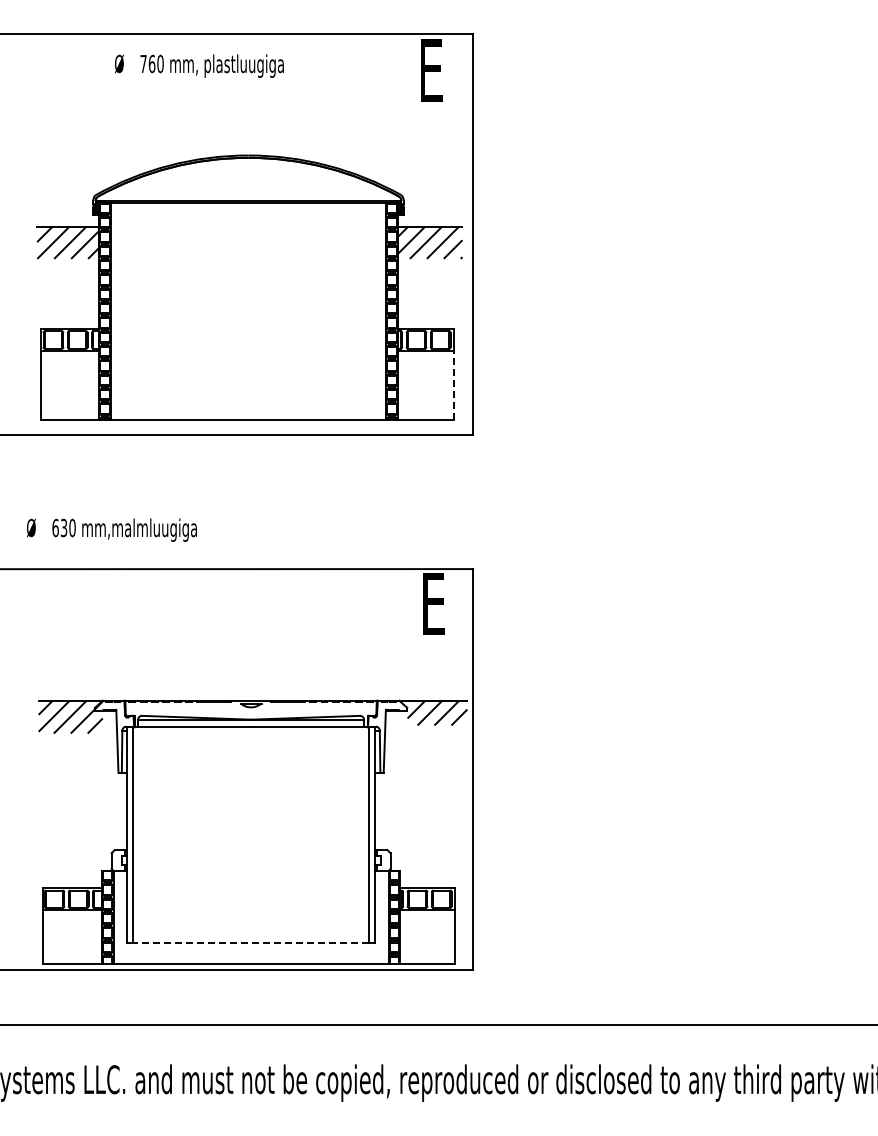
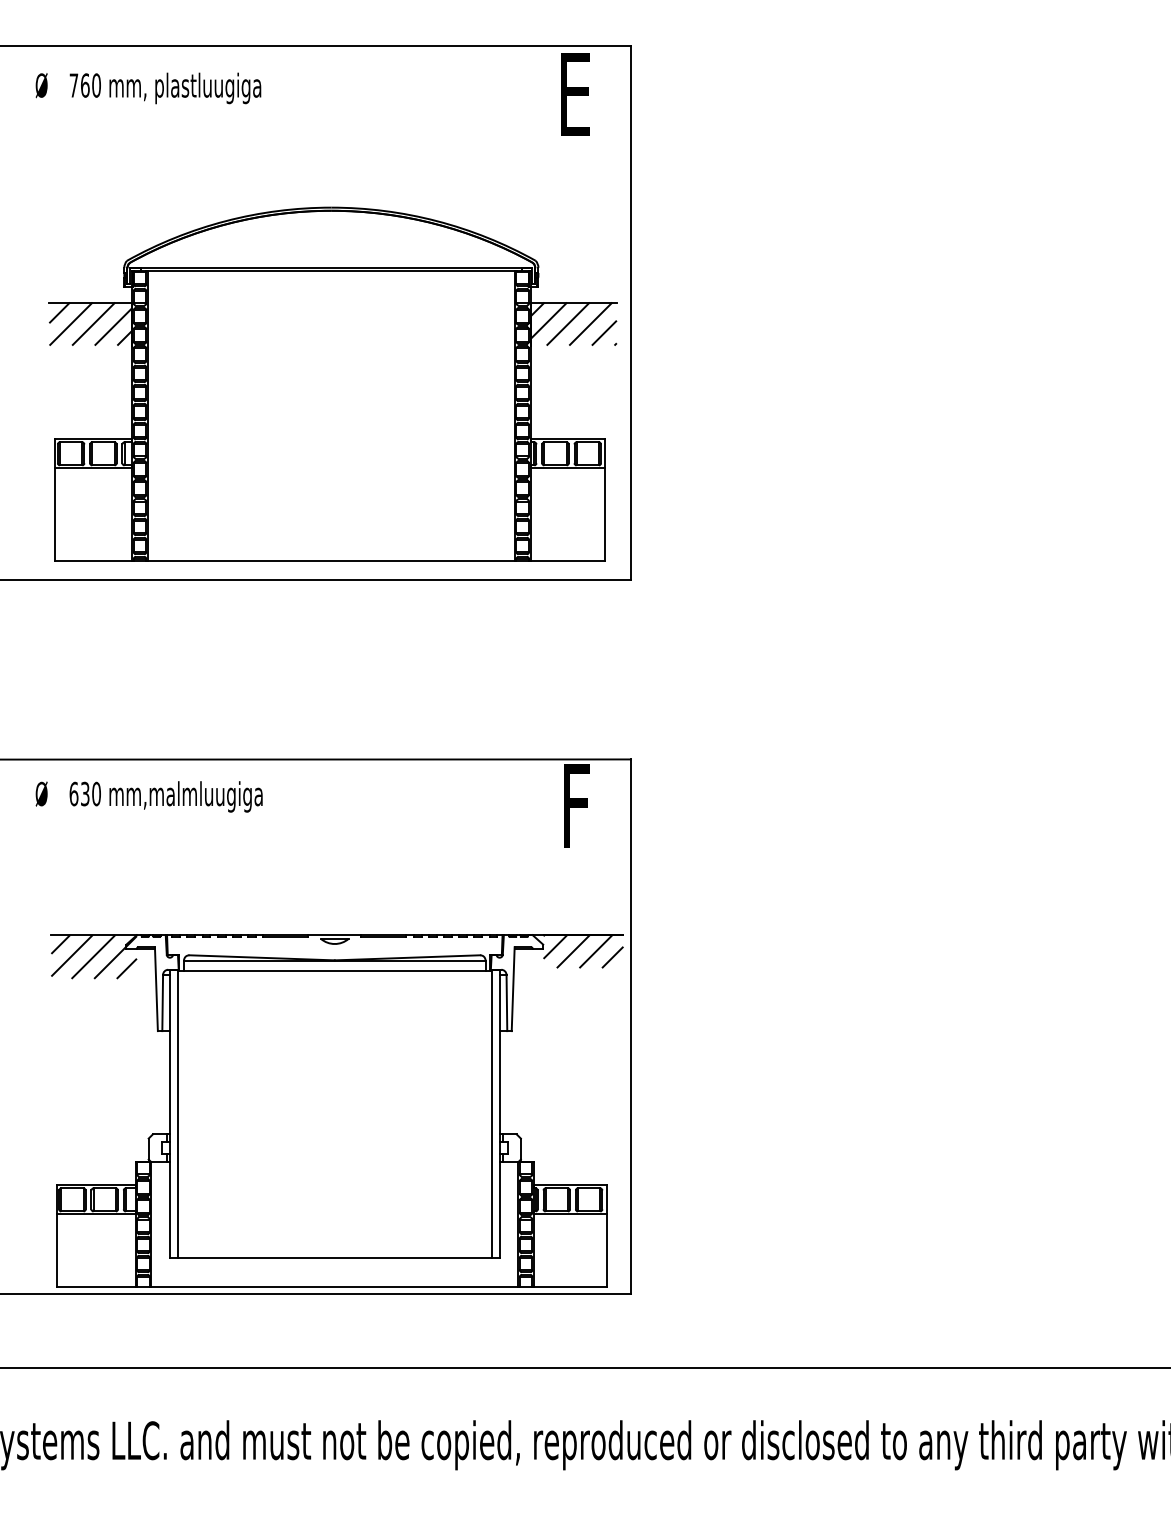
text: (199, 65) -> (148, 87), moved
line: (453, 385) -> (604, 514), dashed -> solid
text: (111, 529) -> (148, 796), moved
text: (436, 603) -> (582, 805), E -> F
line: (251, 942) -> (335, 1257), dashed -> solid

